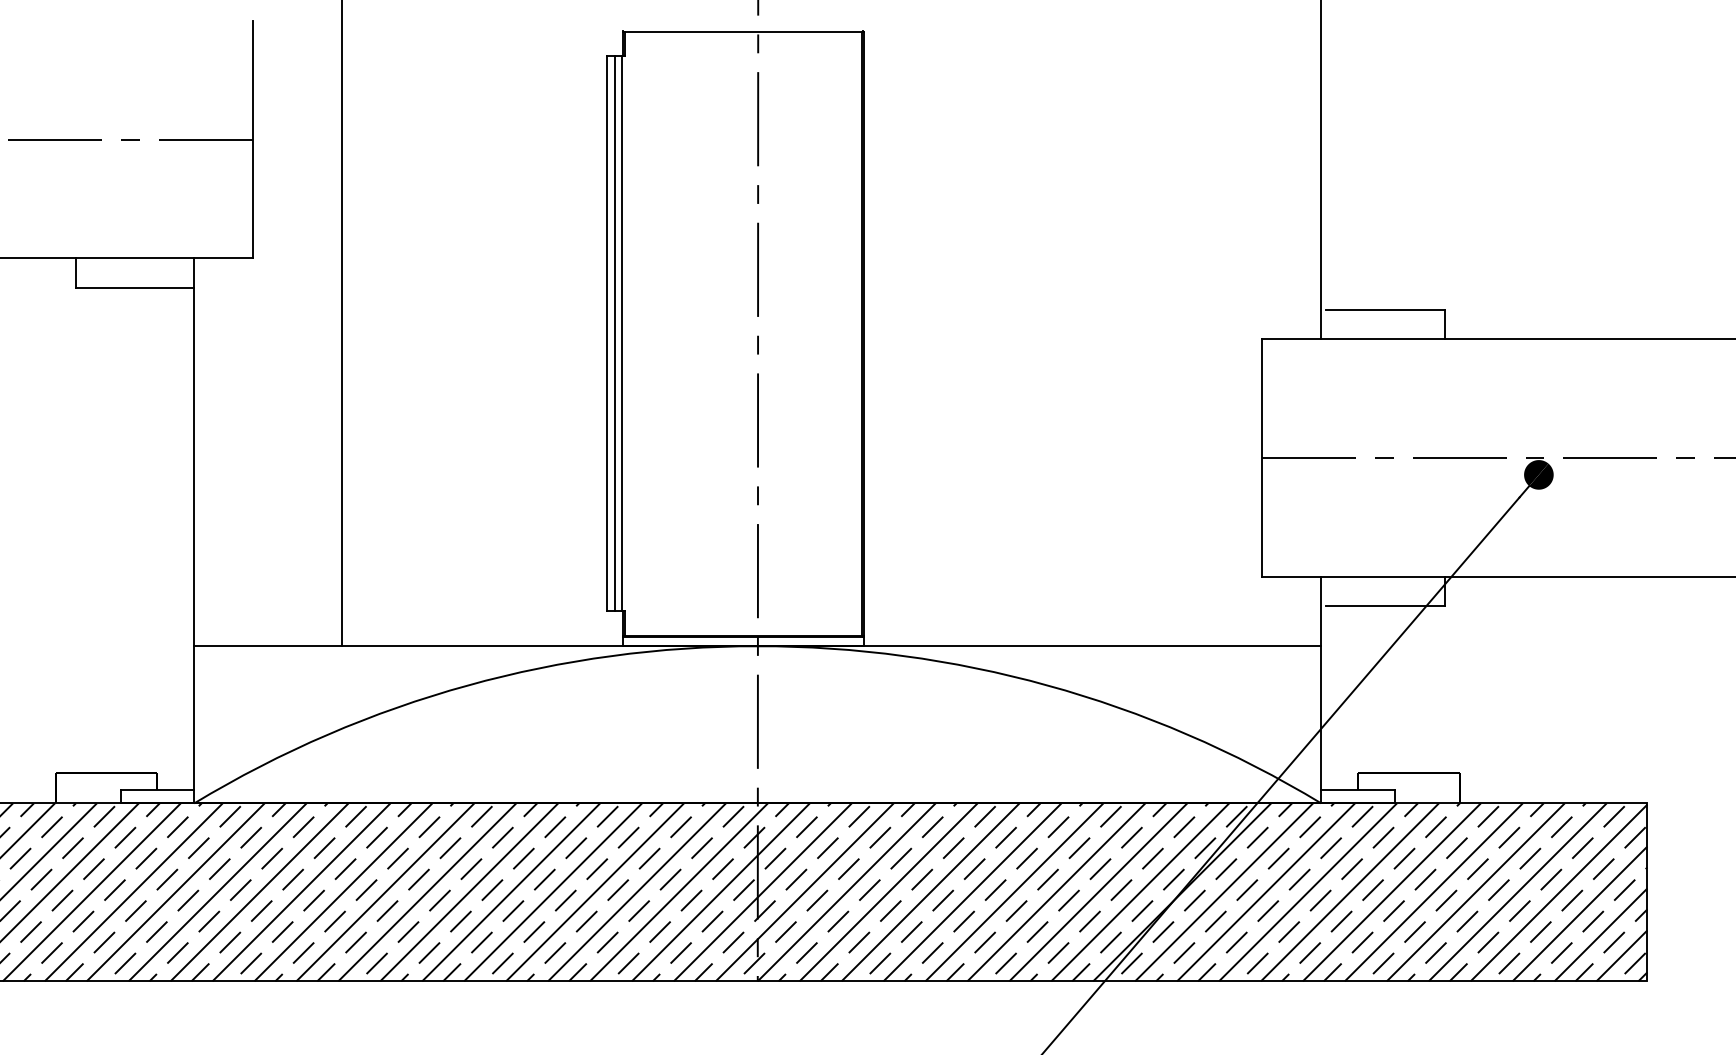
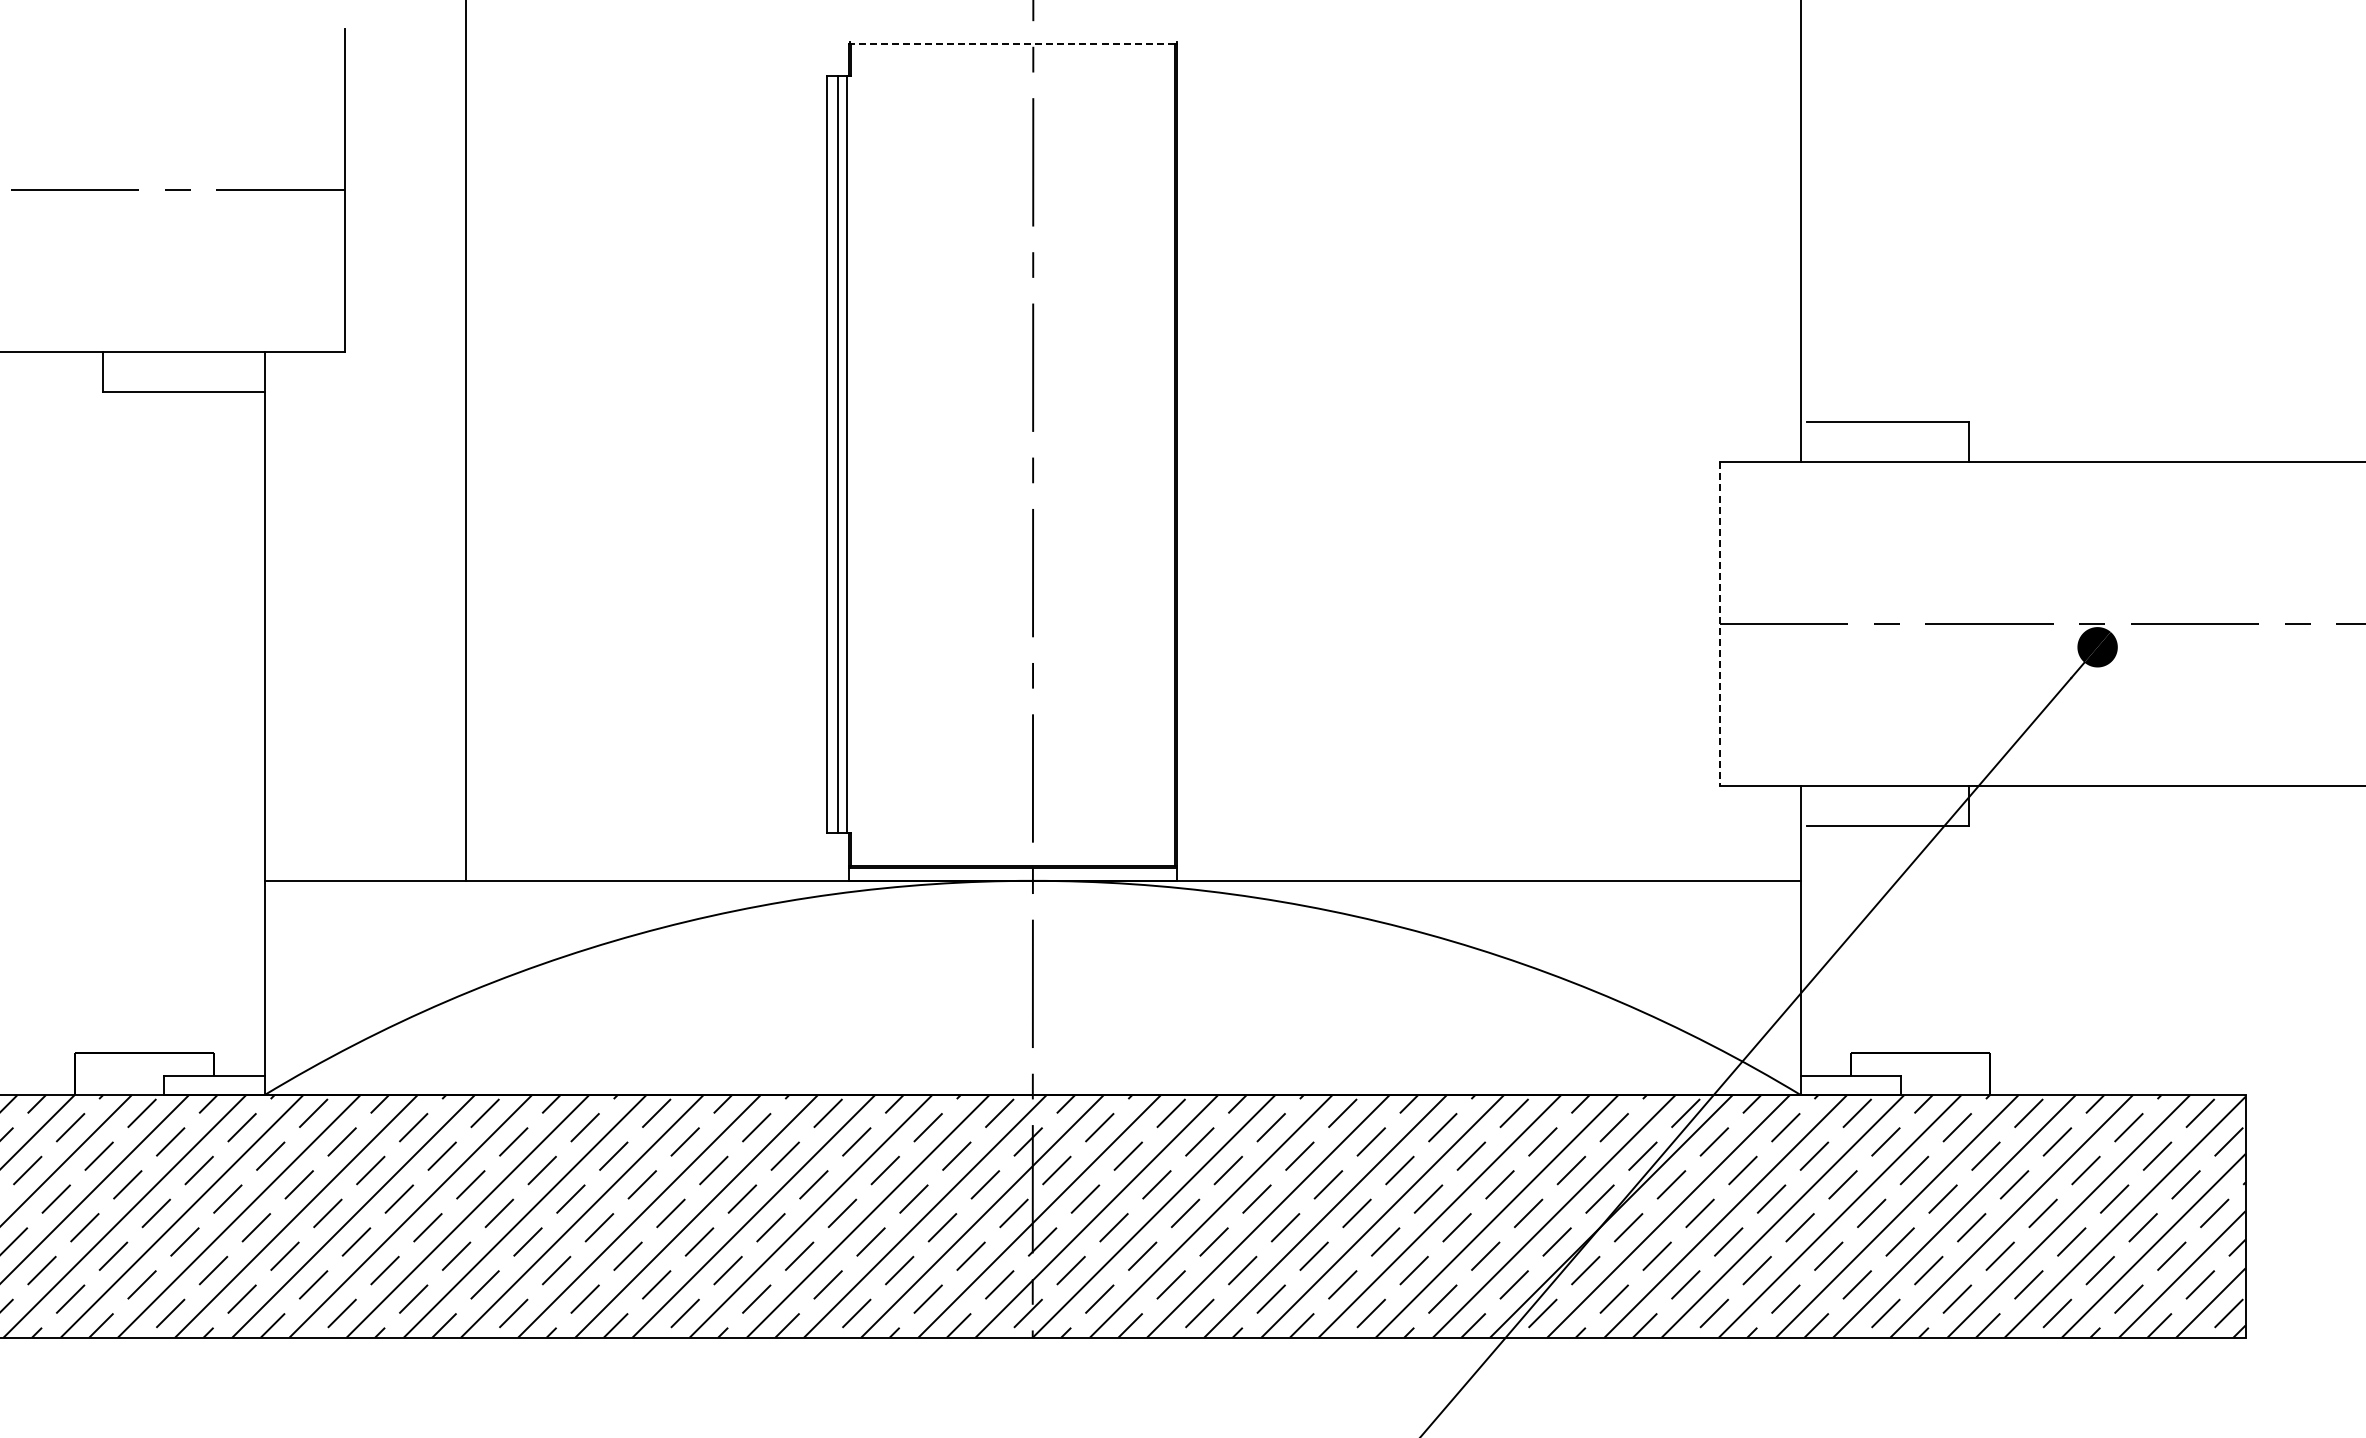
line: (743, 32) -> (1013, 44), solid -> dashed
line: (1262, 458) -> (1720, 624), solid -> dashed

